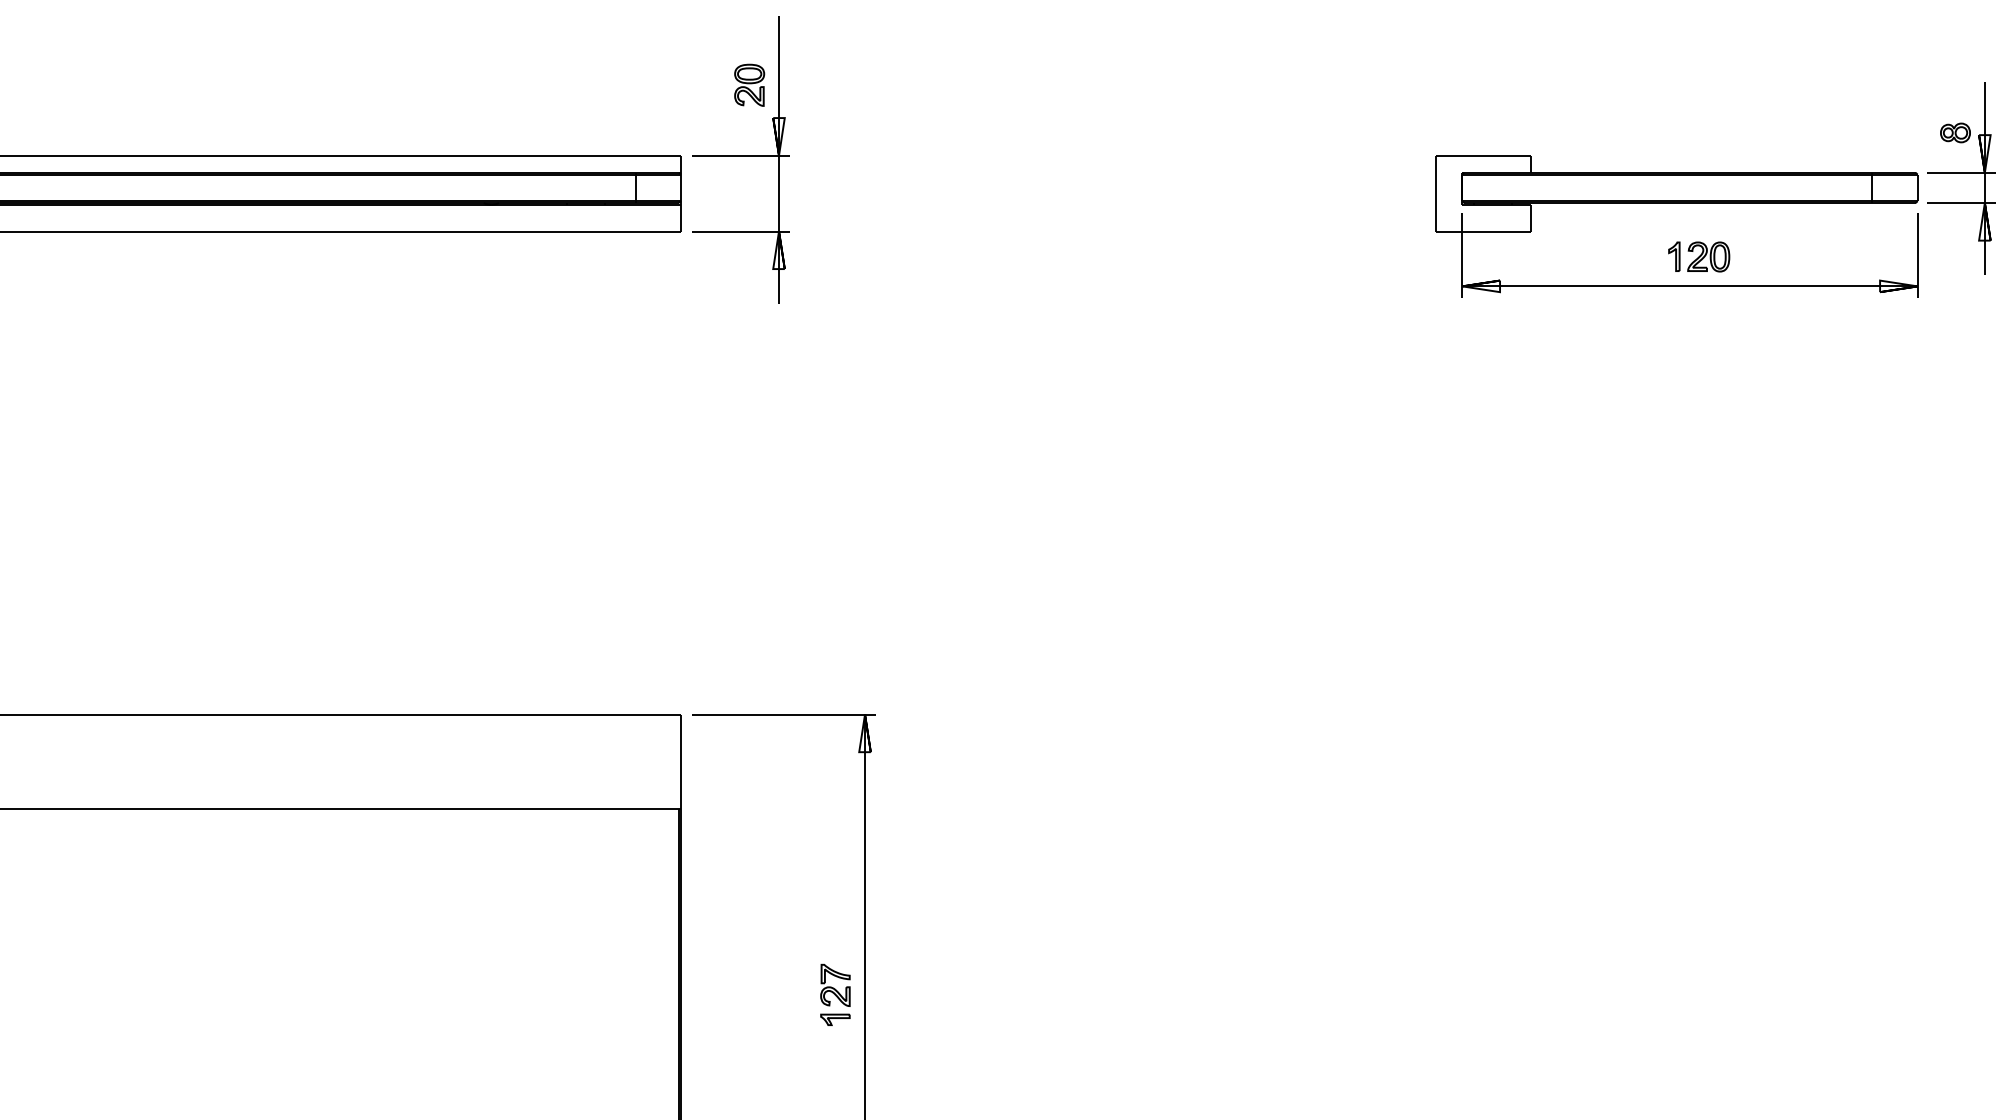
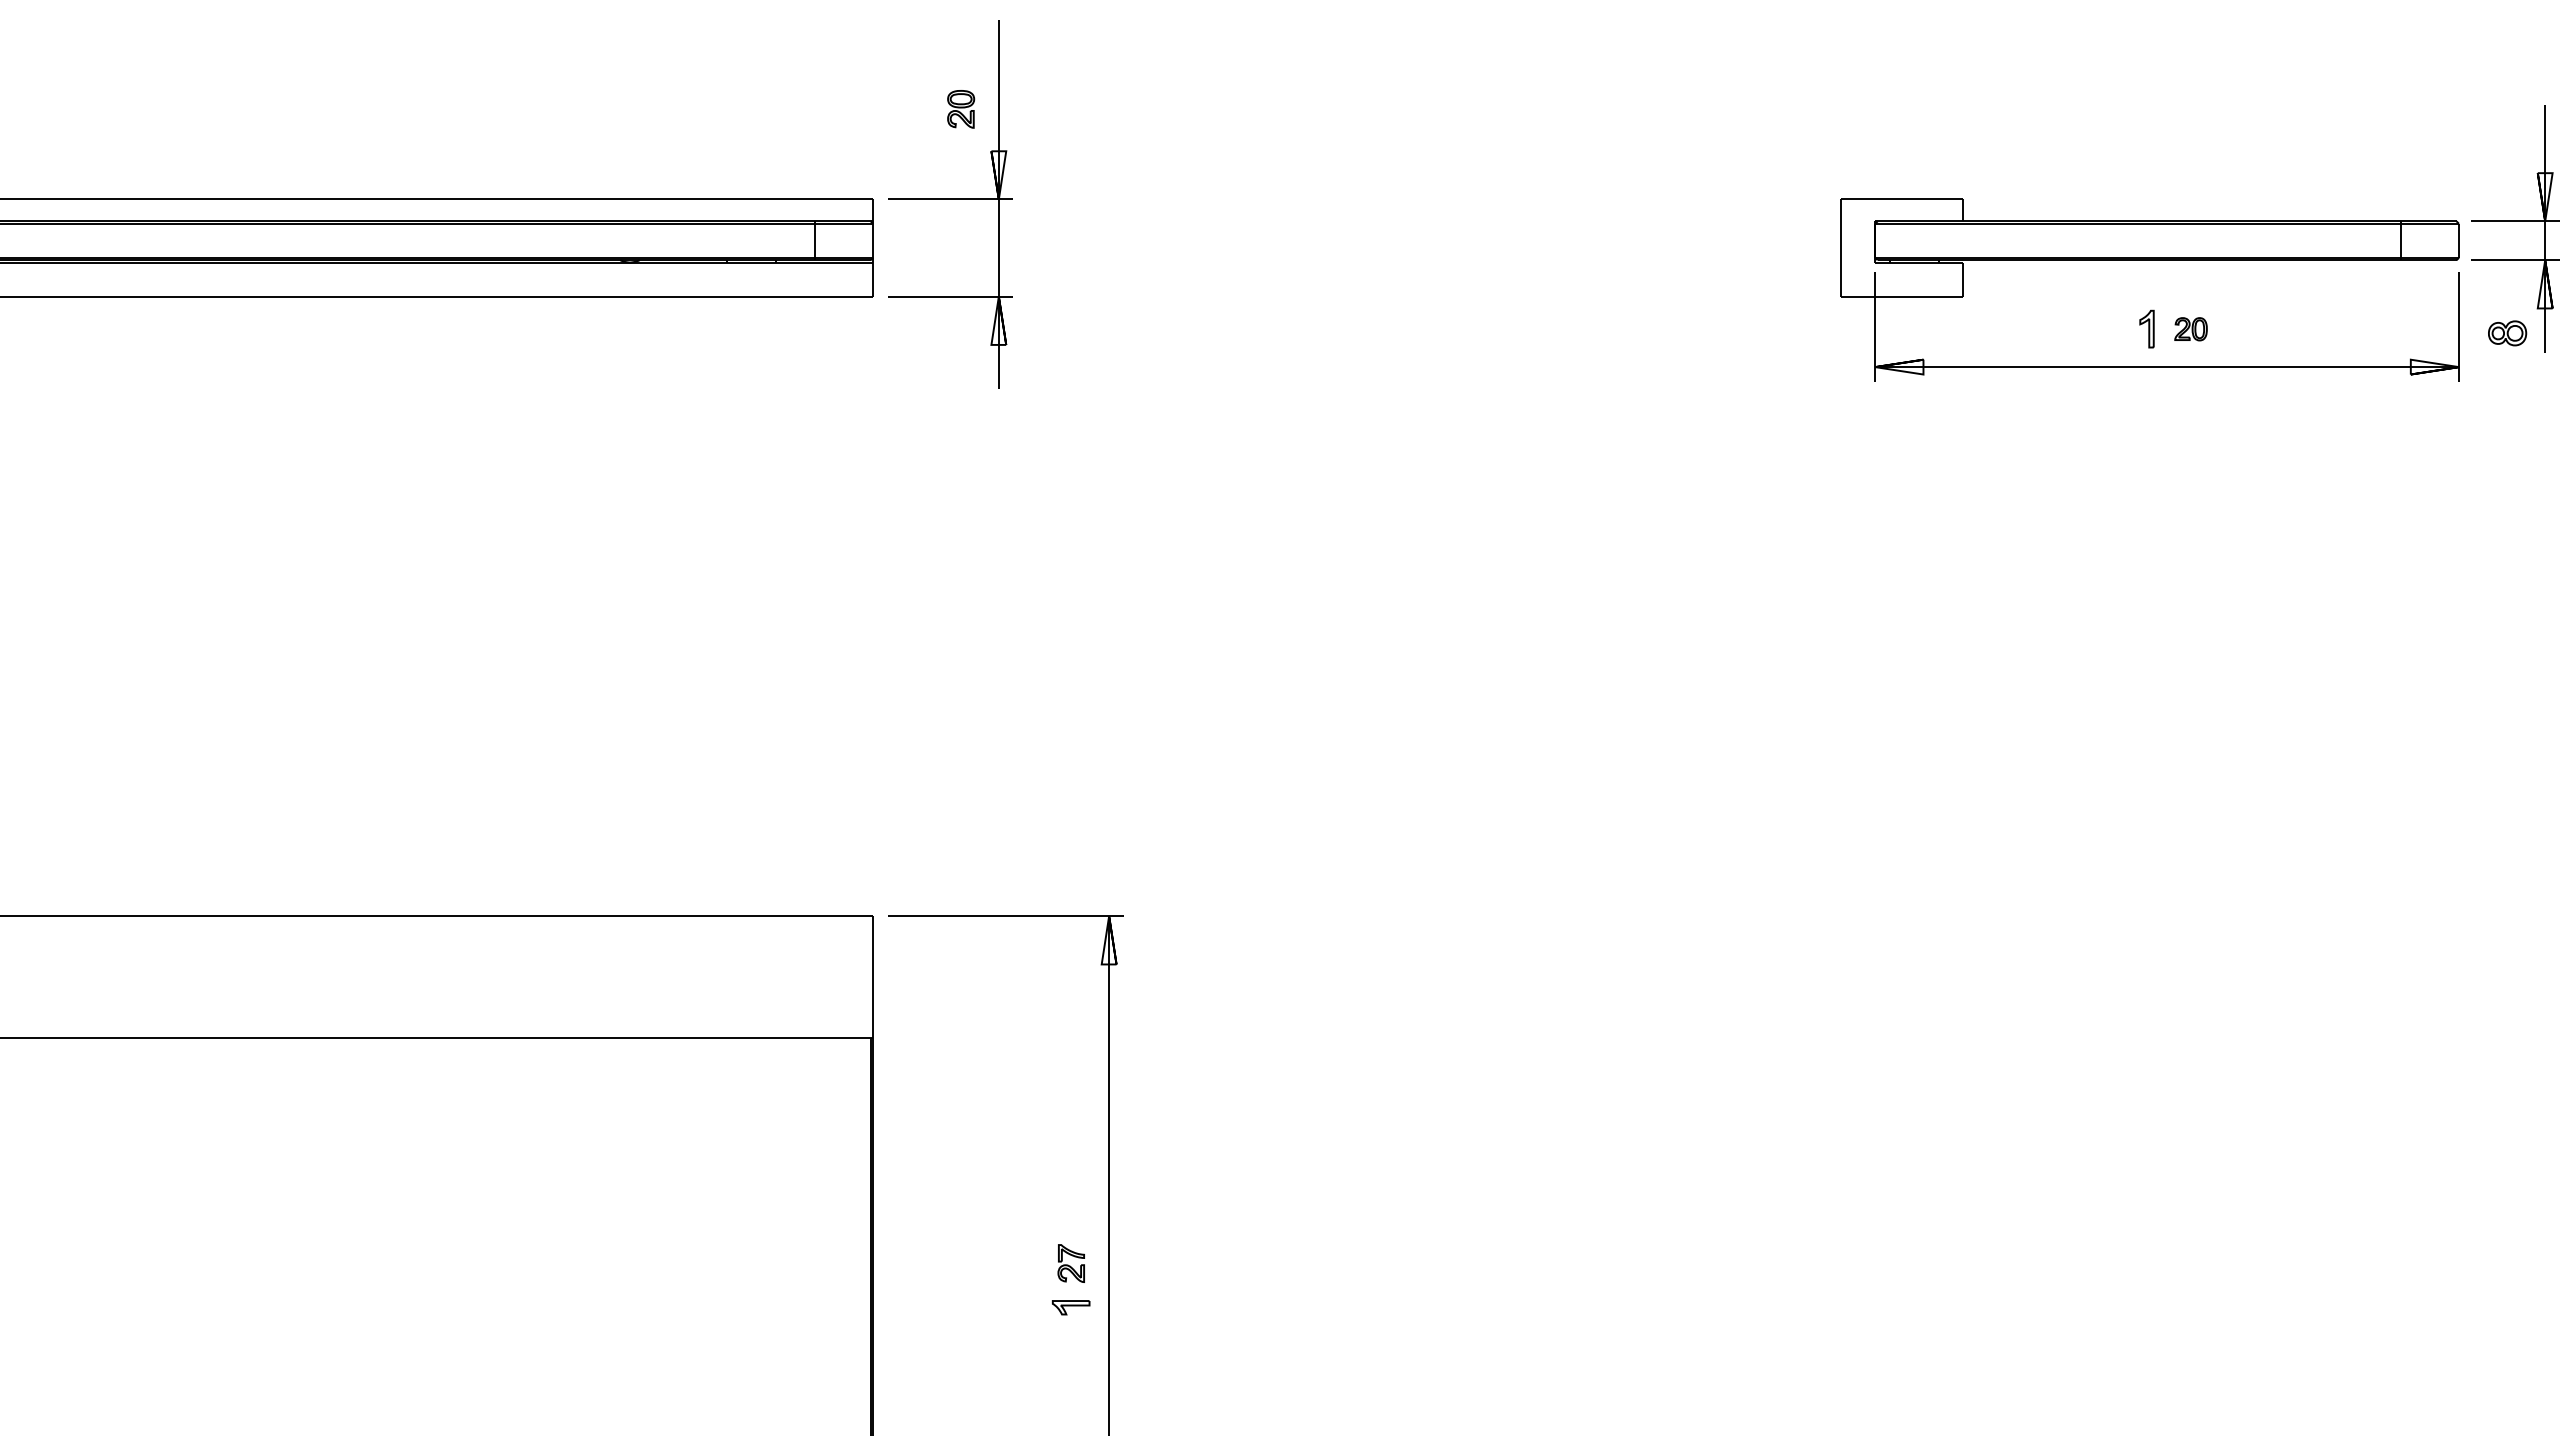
part: (749, 85) -> (960, 109), size x0.7
part: (1955, 133) -> (2507, 333), moved
part: (1708, 256) -> (2190, 328), size x0.6
part: (835, 985) -> (1071, 1263), size x0.7

